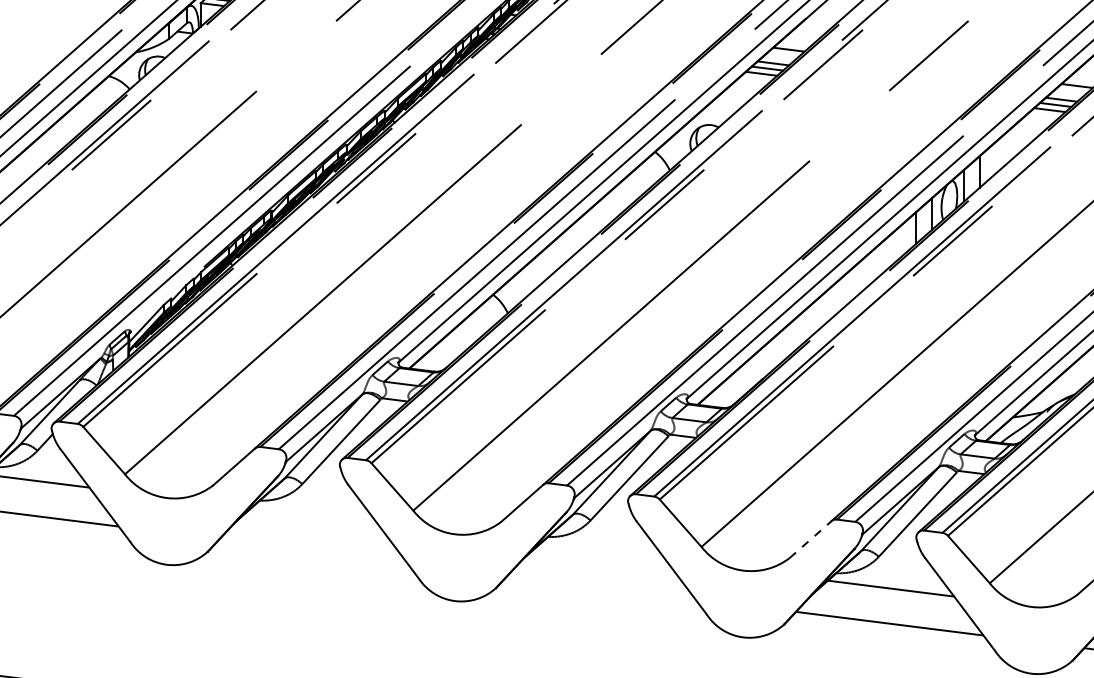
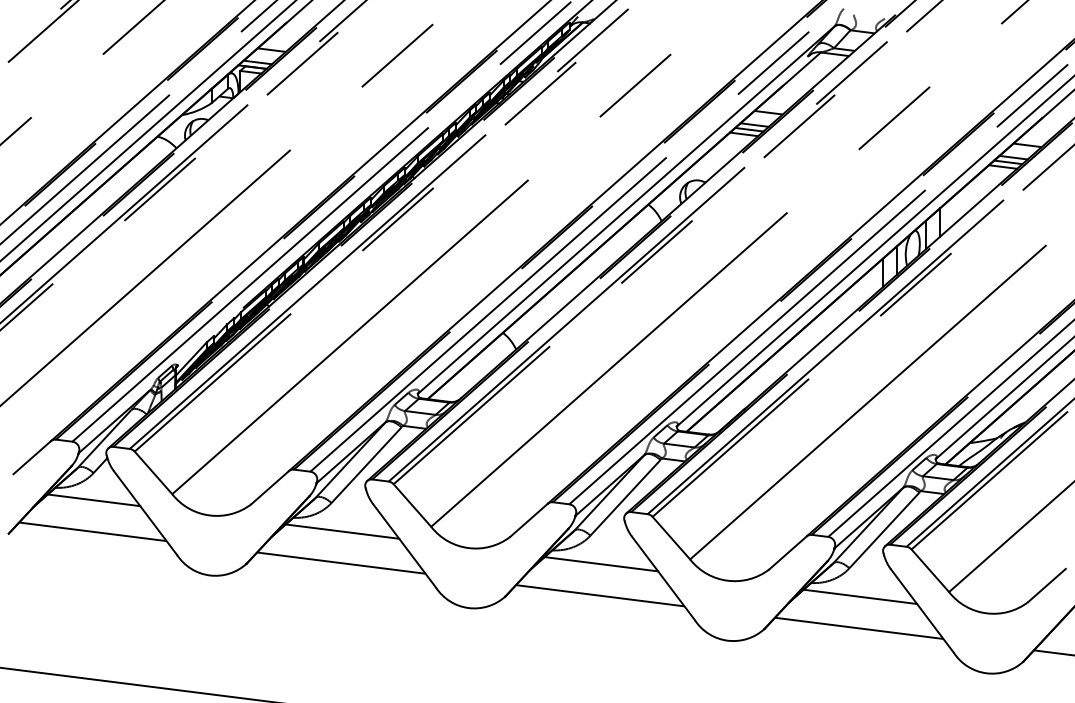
line: (314, 515) -> (342, 531), added
line: (811, 539) -> (788, 552), dashed -> solid
line: (313, 550) -> (341, 562), added
line: (602, 552) -> (601, 564), added
line: (601, 587) -> (600, 595), added

